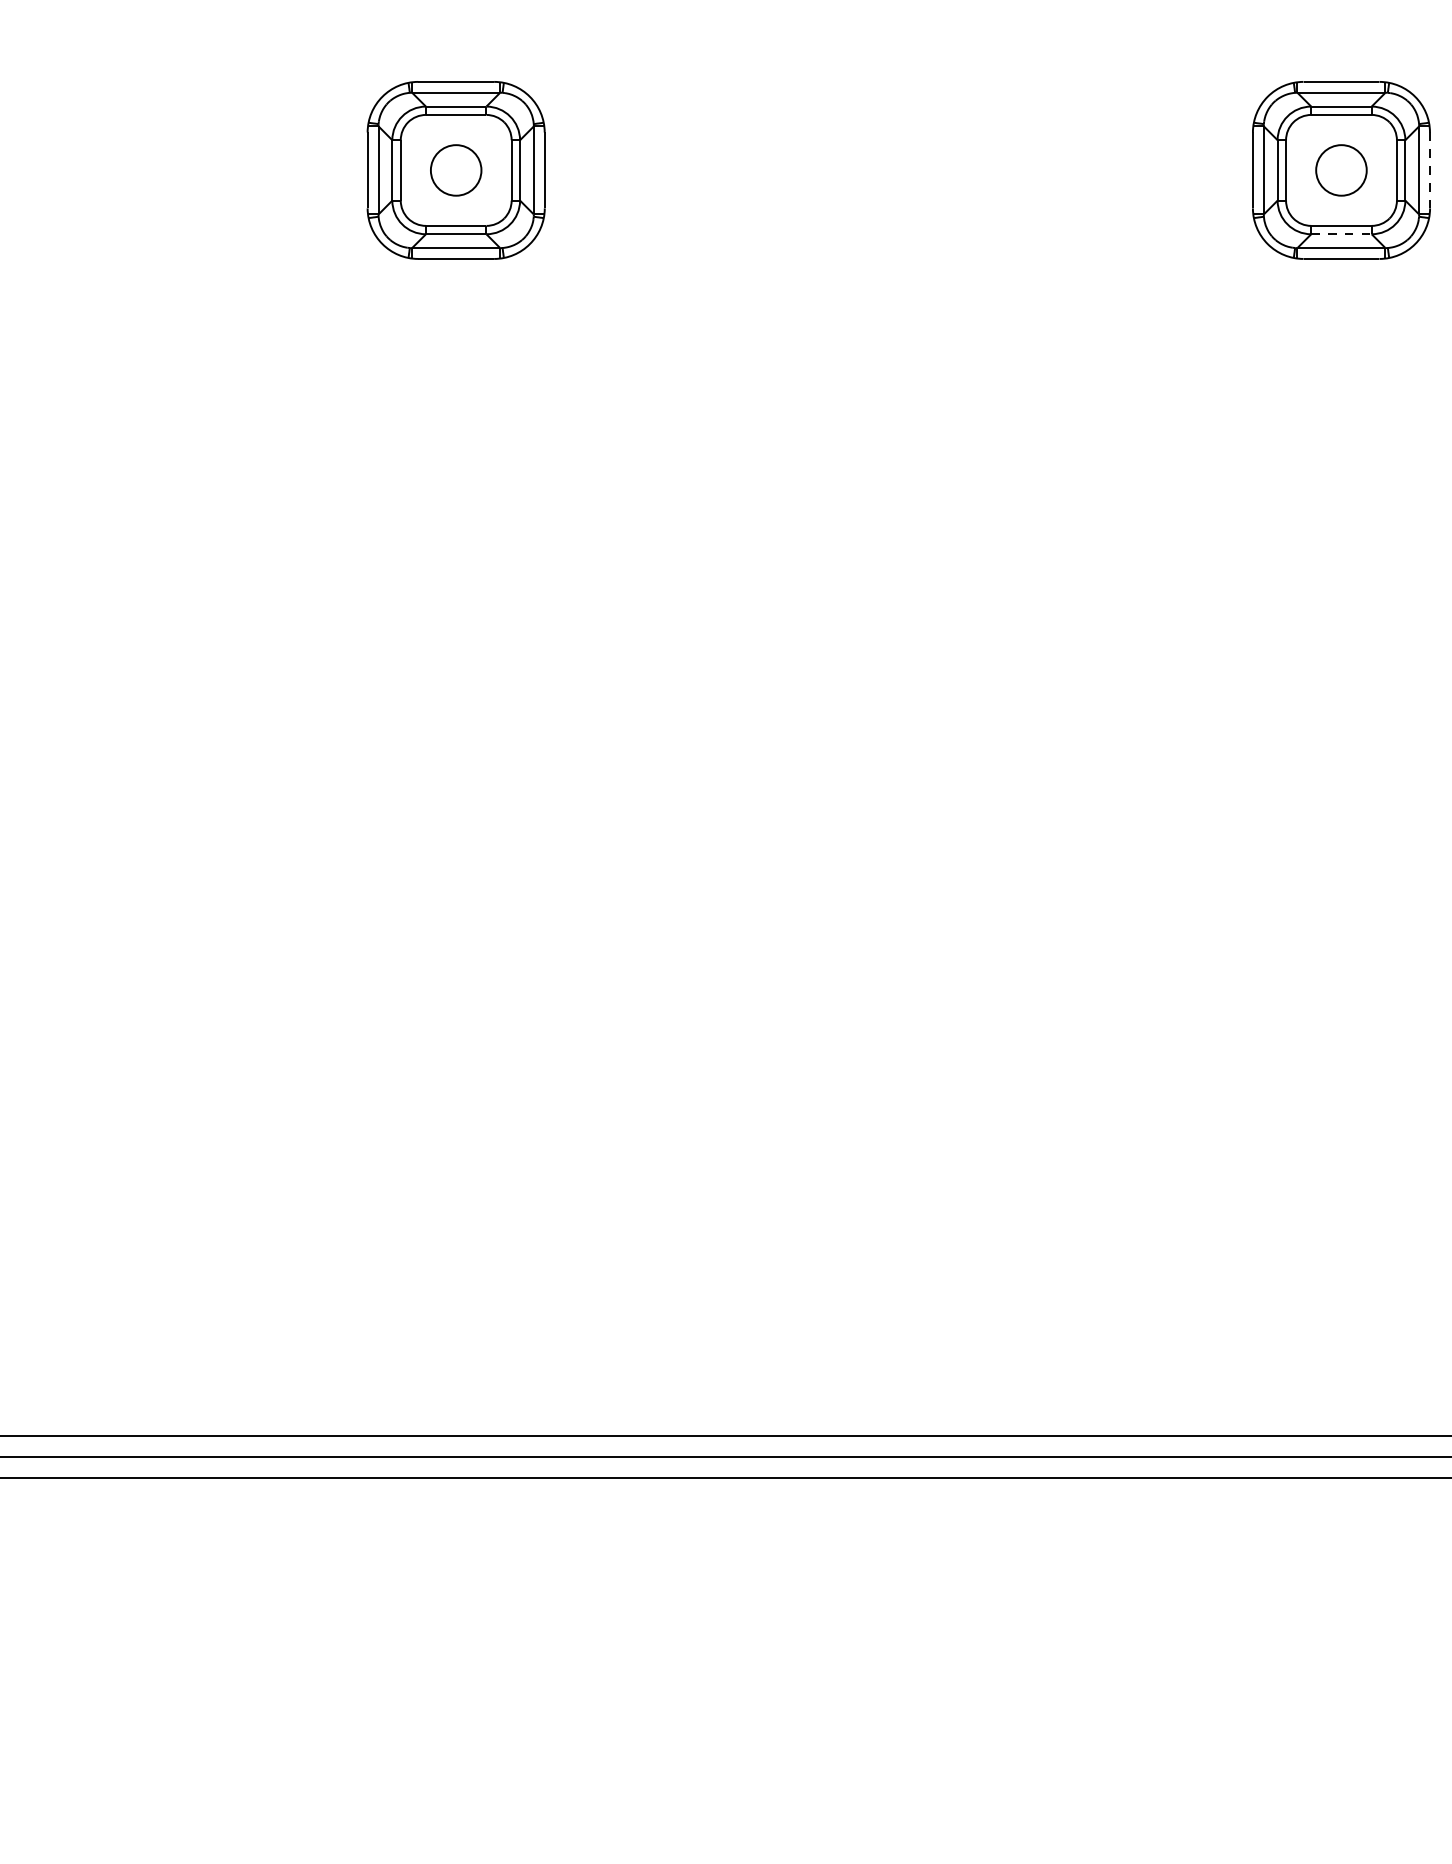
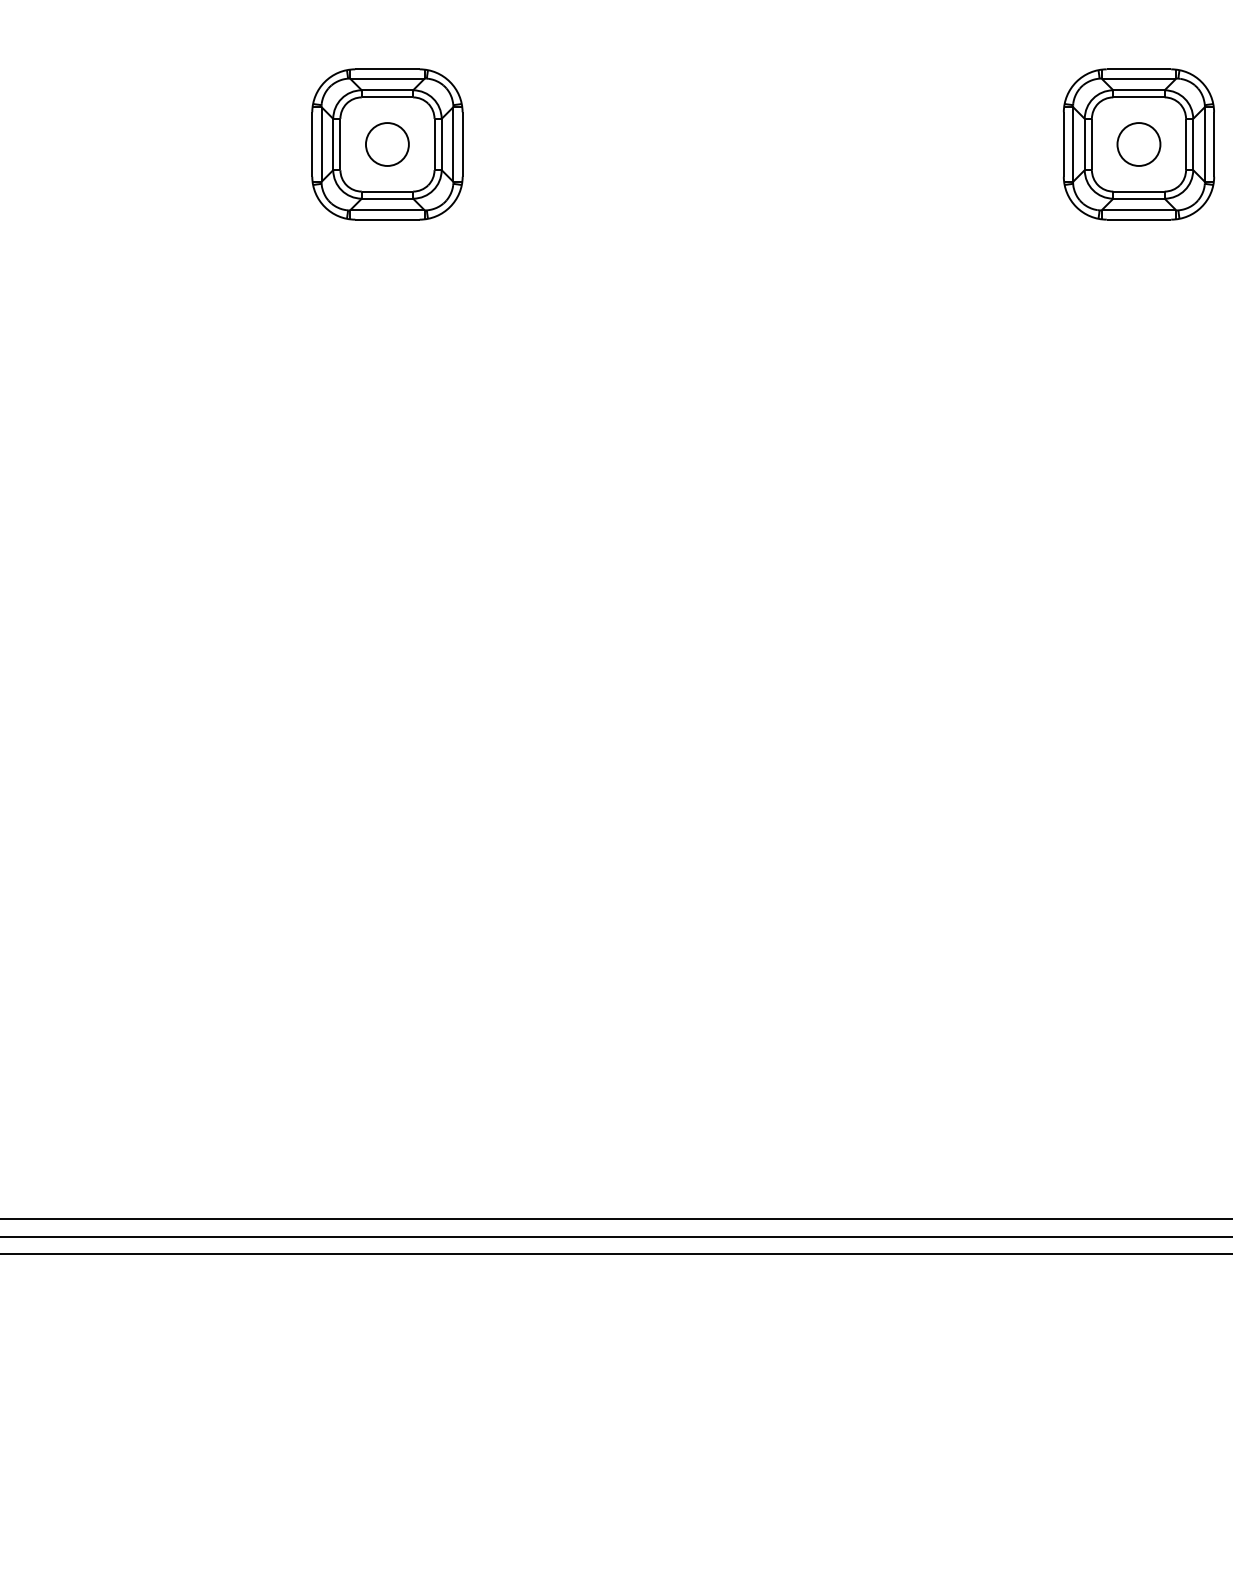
line: (1430, 171) -> (1214, 145), dashed -> solid
line: (1340, 234) -> (1138, 198), dashed -> solid

